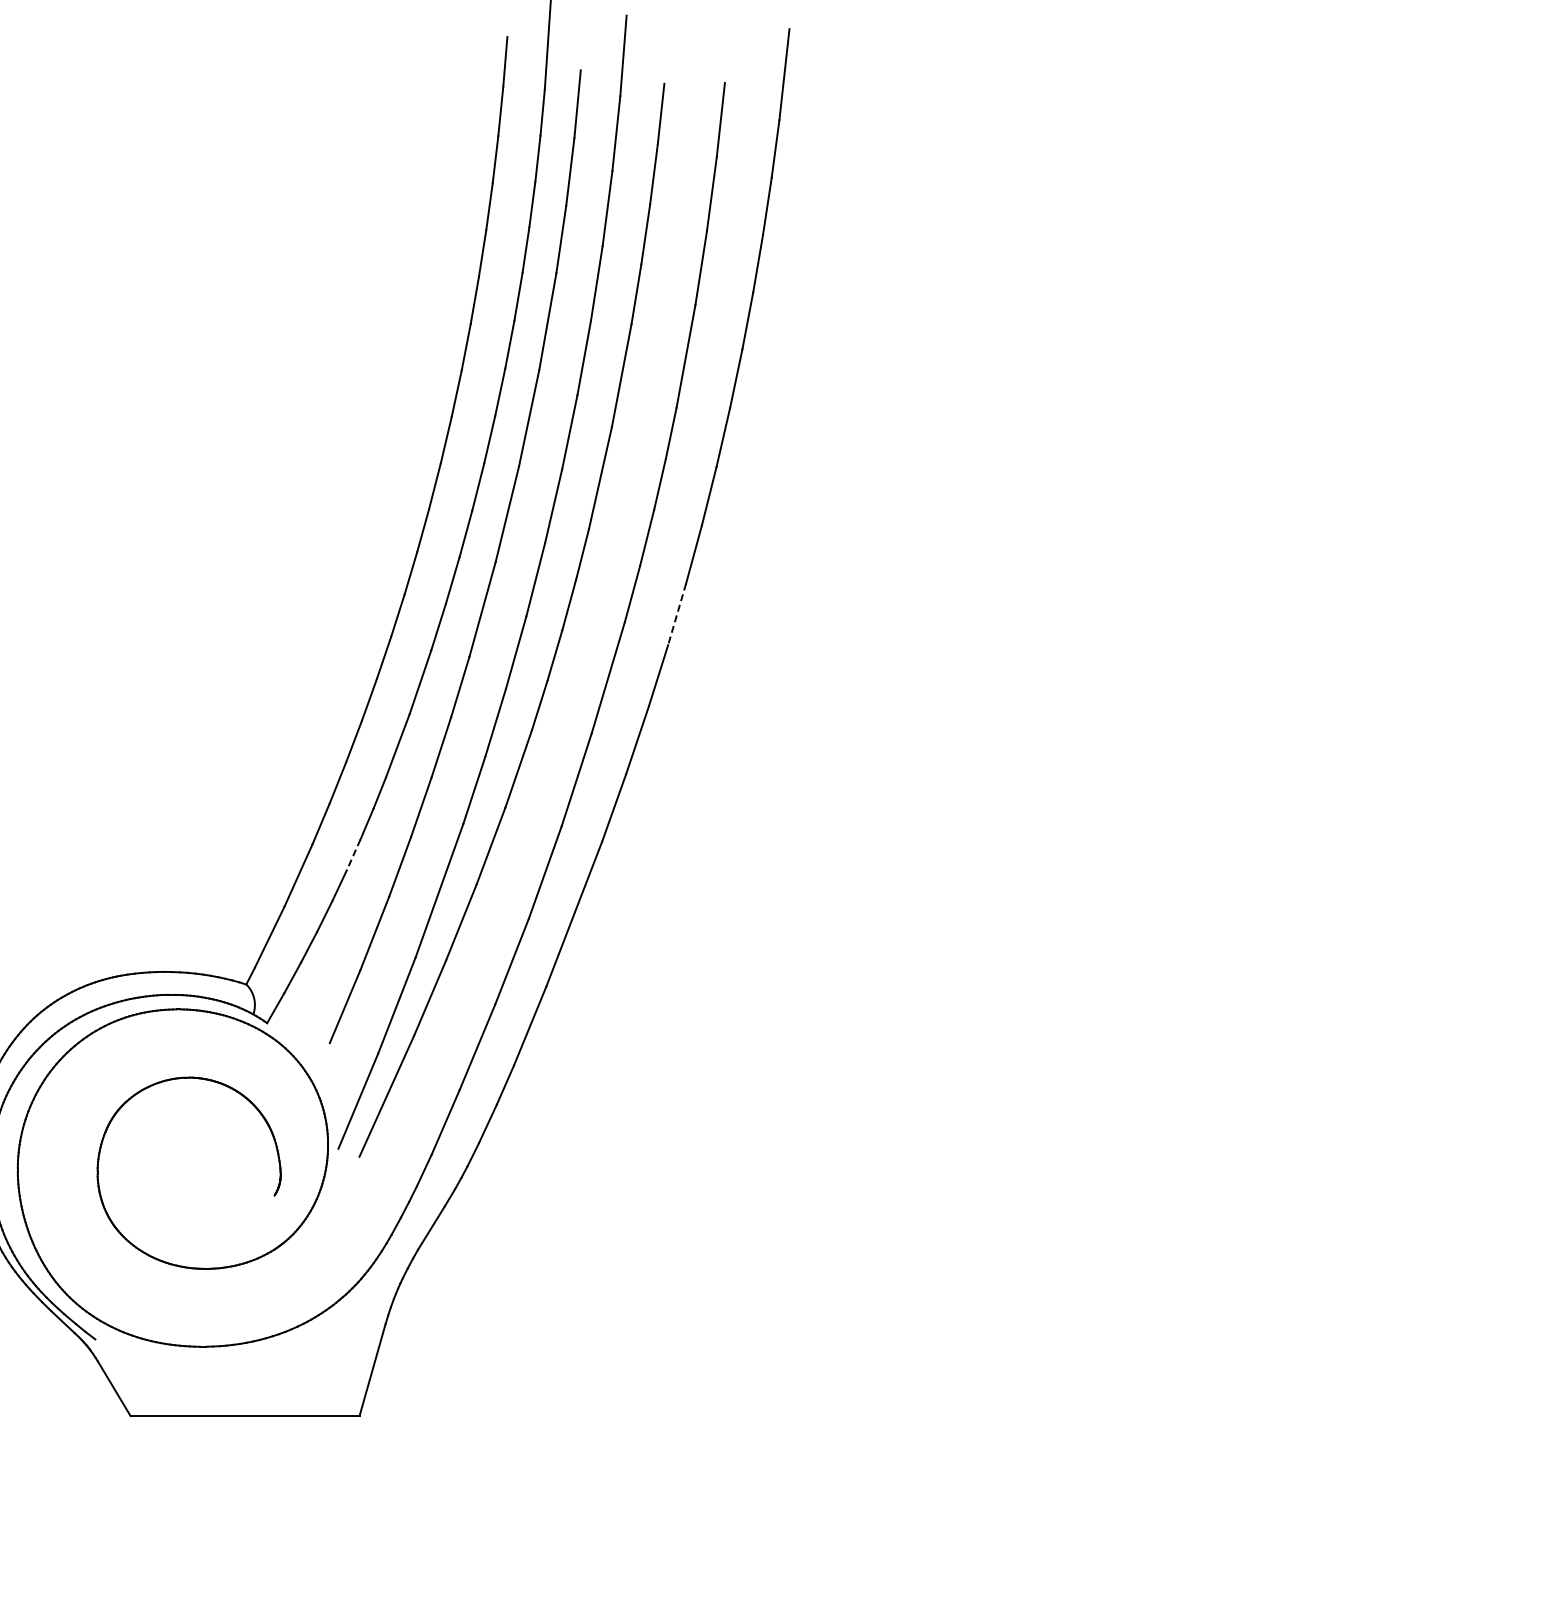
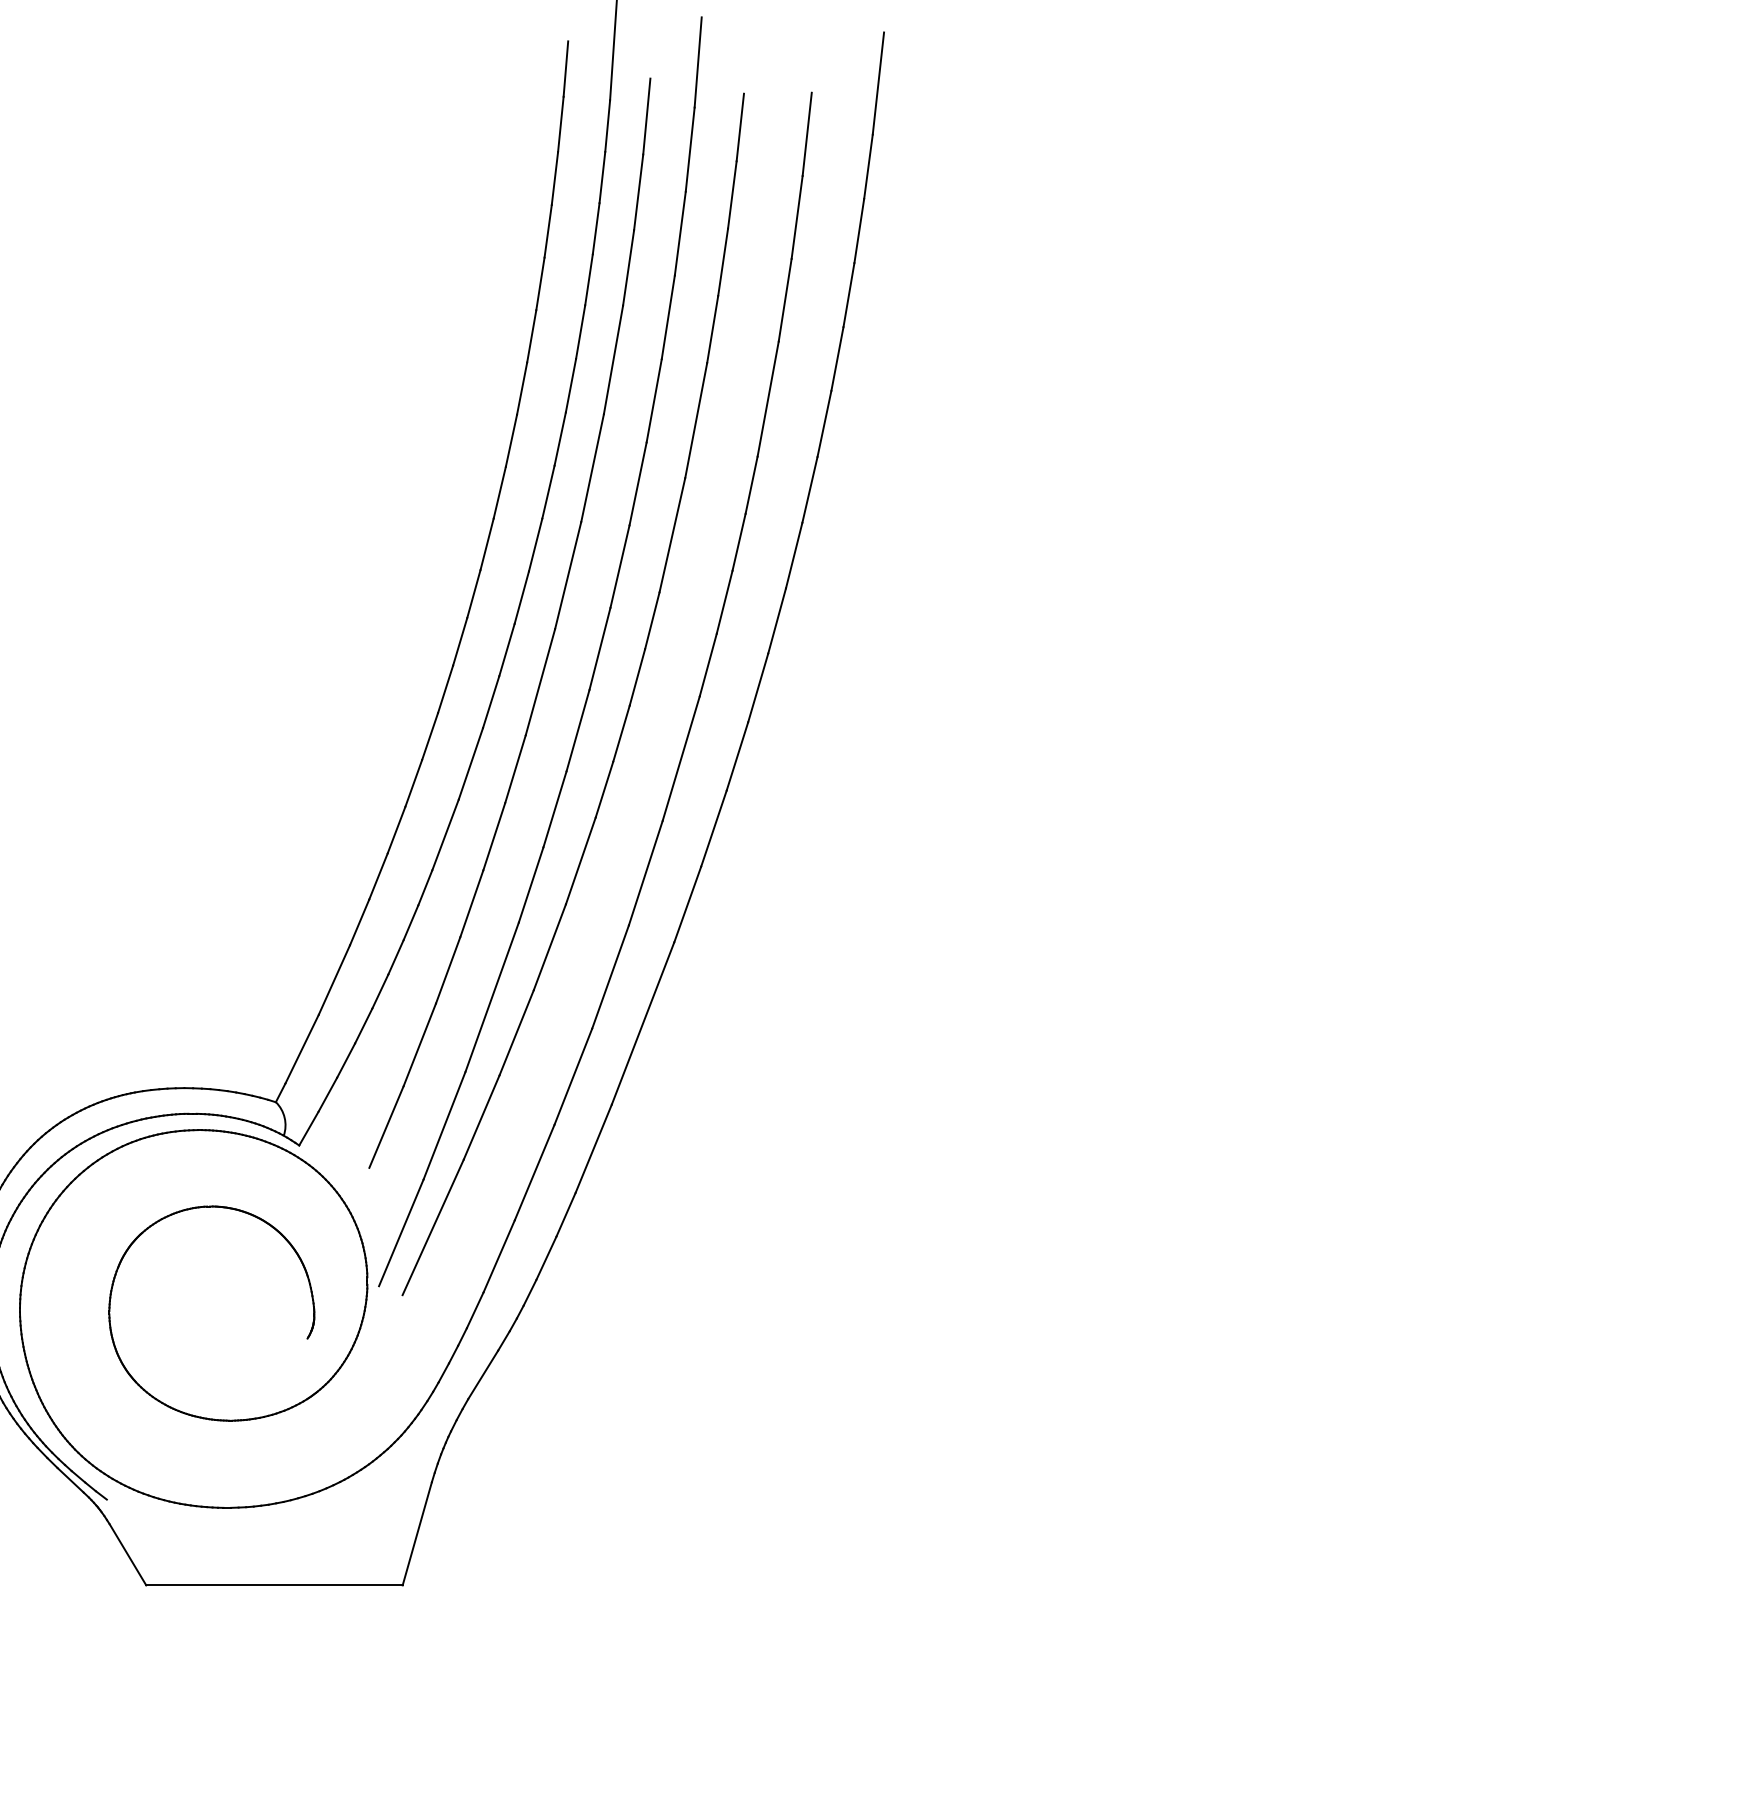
line: (677, 614) -> (758, 687), dashed -> solid
line: (353, 855) -> (395, 957), dashed -> solid

